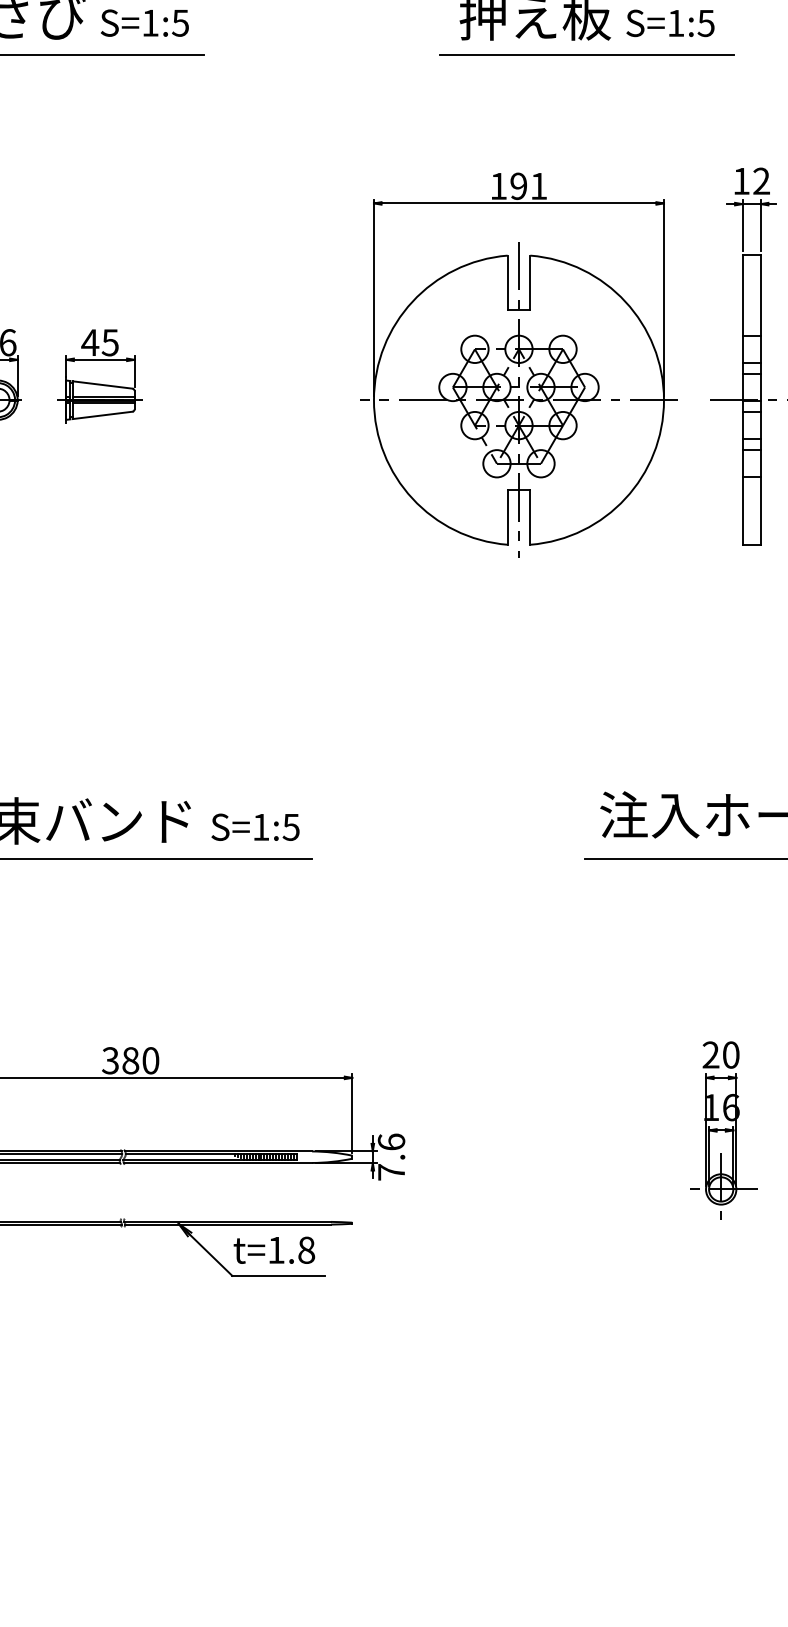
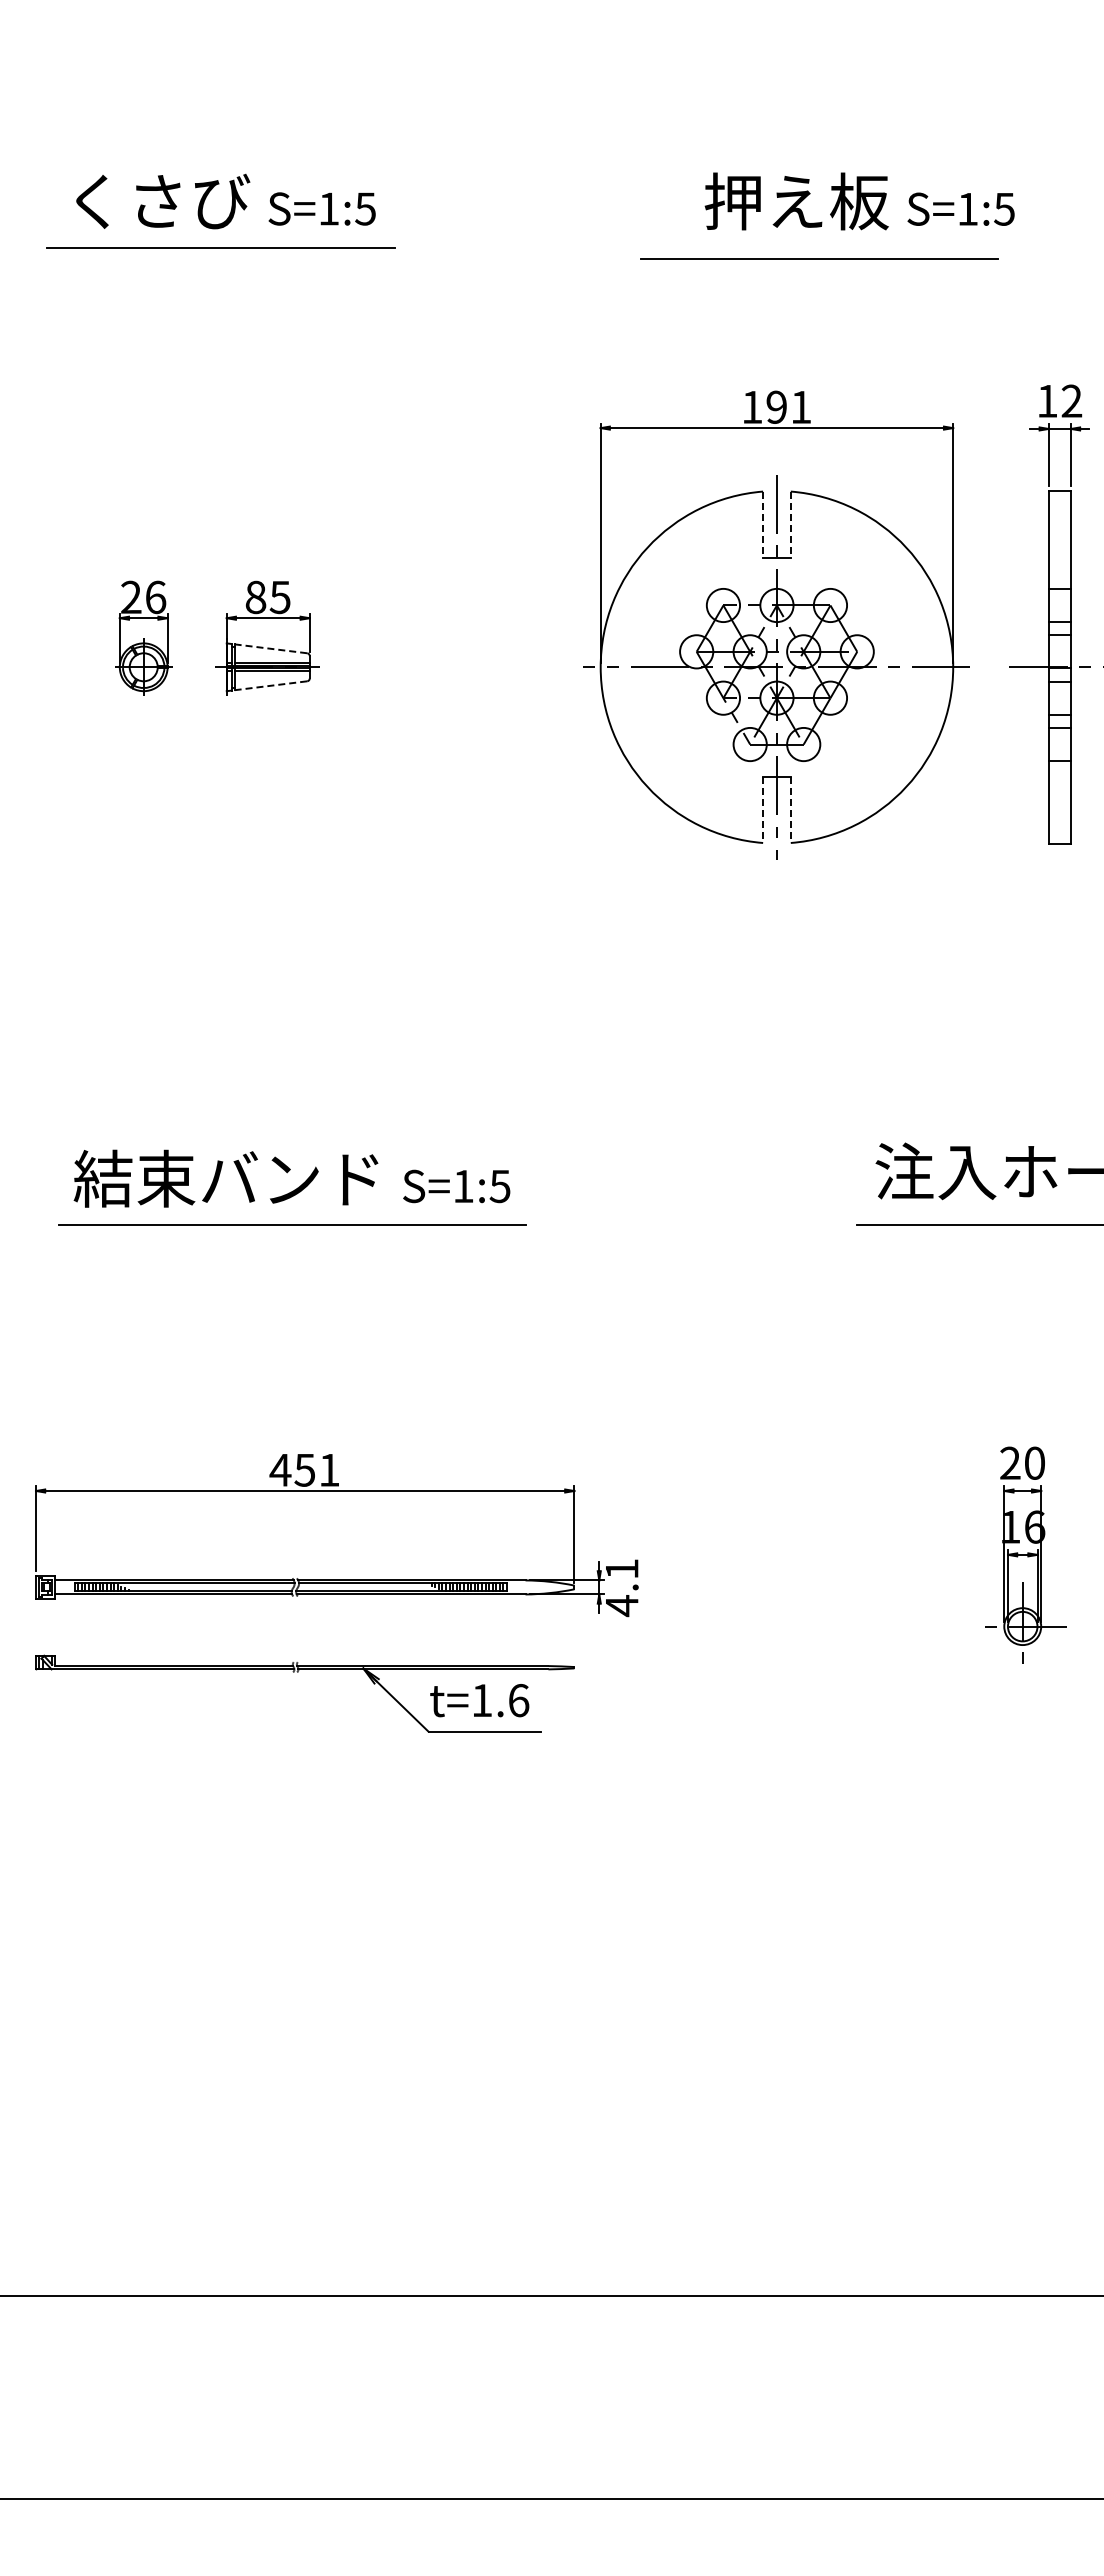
line: (586, 54) -> (819, 258), moved
line: (507, 283) -> (763, 525), solid -> dashed
line: (530, 283) -> (790, 525), solid -> dashed
text: (89, 342) -> (255, 597), 45 -> 85
line: (102, 384) -> (270, 648), solid -> dashed
line: (102, 415) -> (270, 685), solid -> dashed
line: (507, 518) -> (763, 810), solid -> dashed
line: (530, 518) -> (790, 810), solid -> dashed
text: (130, 1060) -> (304, 1469), 380 -> 451
text: (391, 1157) -> (621, 1587), 7.6 -> 4.1
text: (306, 1250) -> (518, 1700), t=1.8 -> t=1.6

